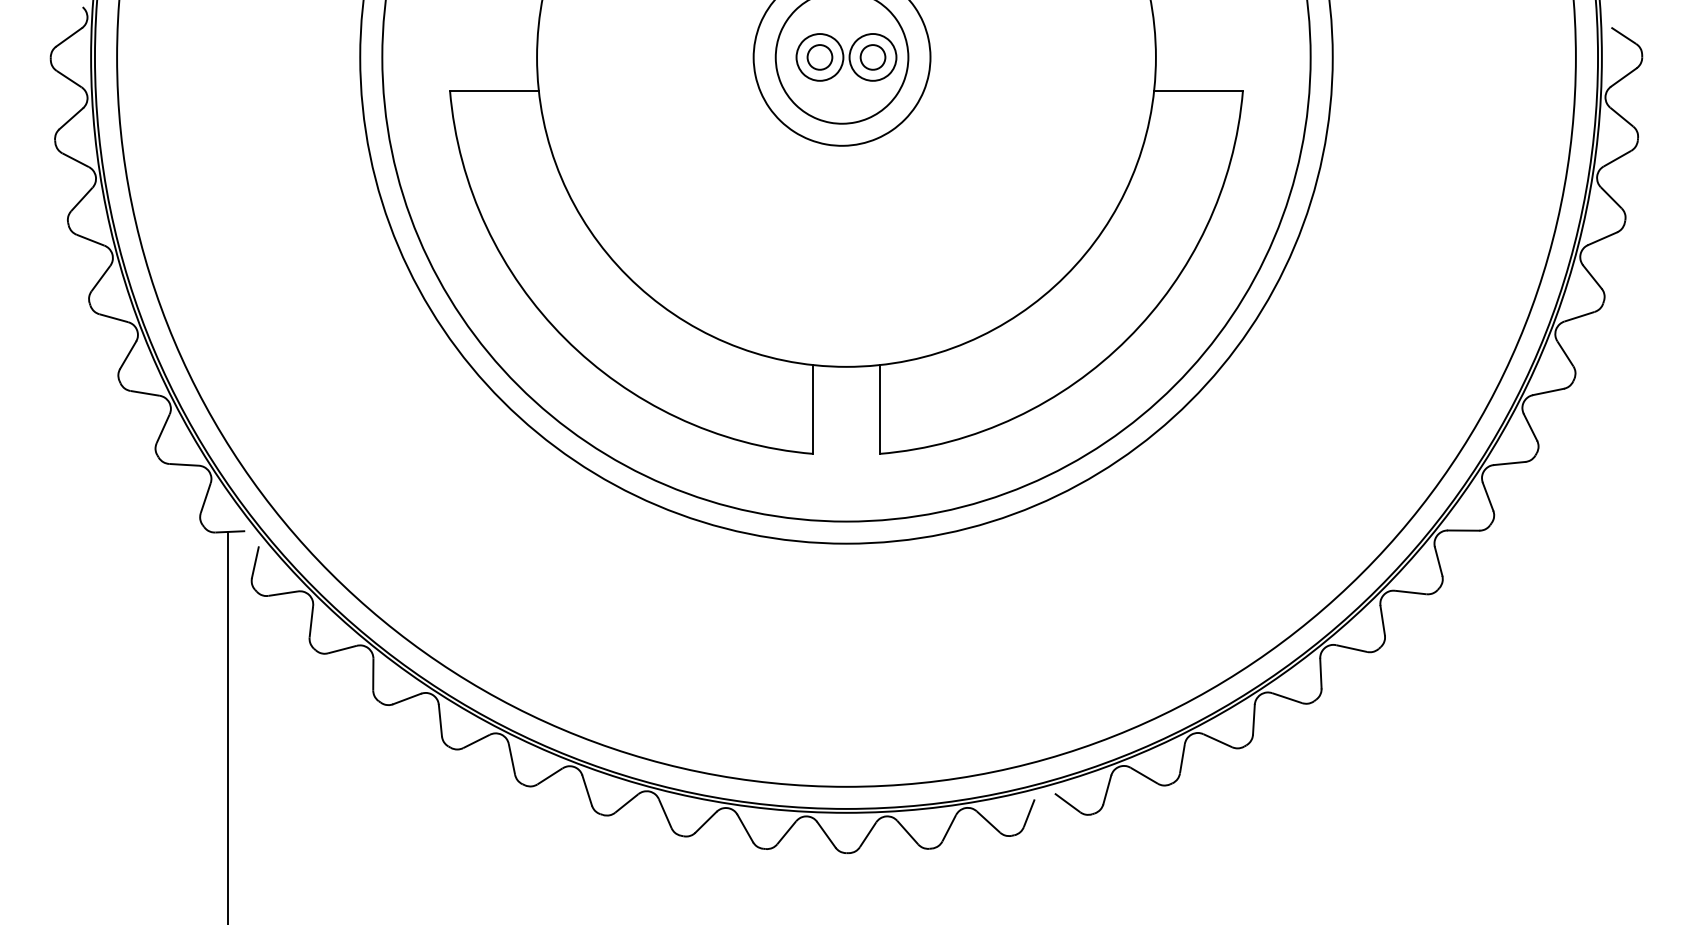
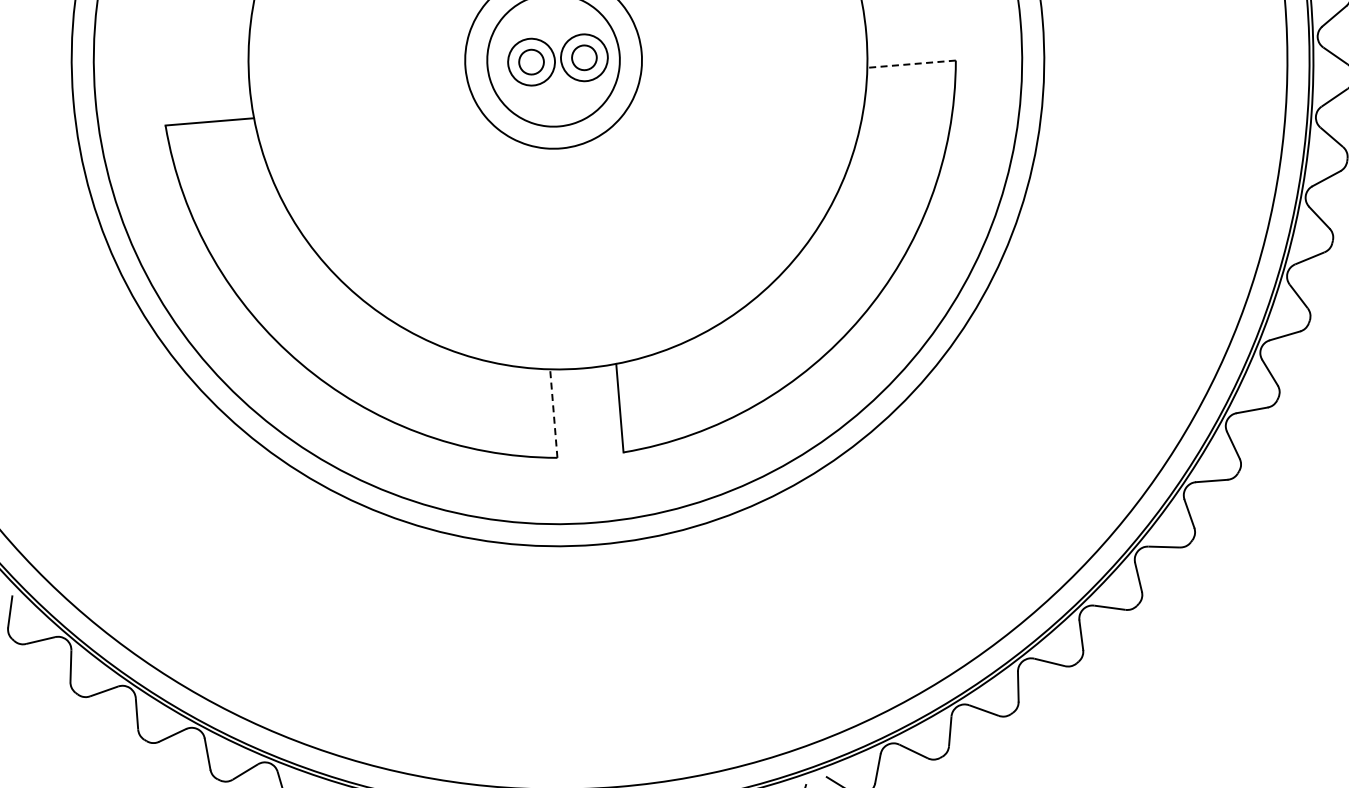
line: (1198, 90) -> (911, 64), solid -> dashed
line: (813, 409) -> (553, 413), solid -> dashed

